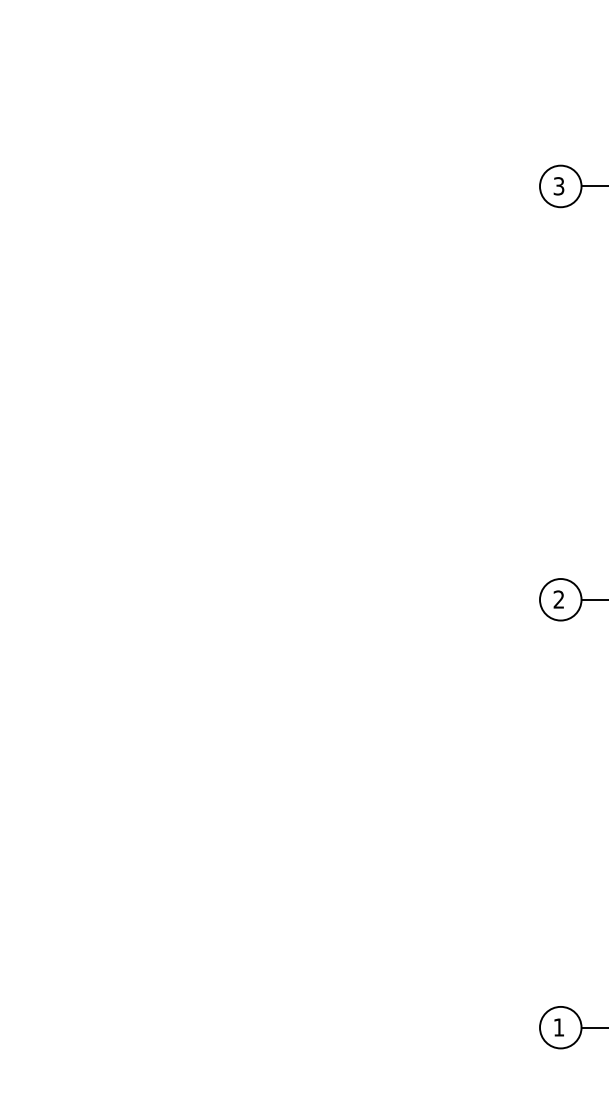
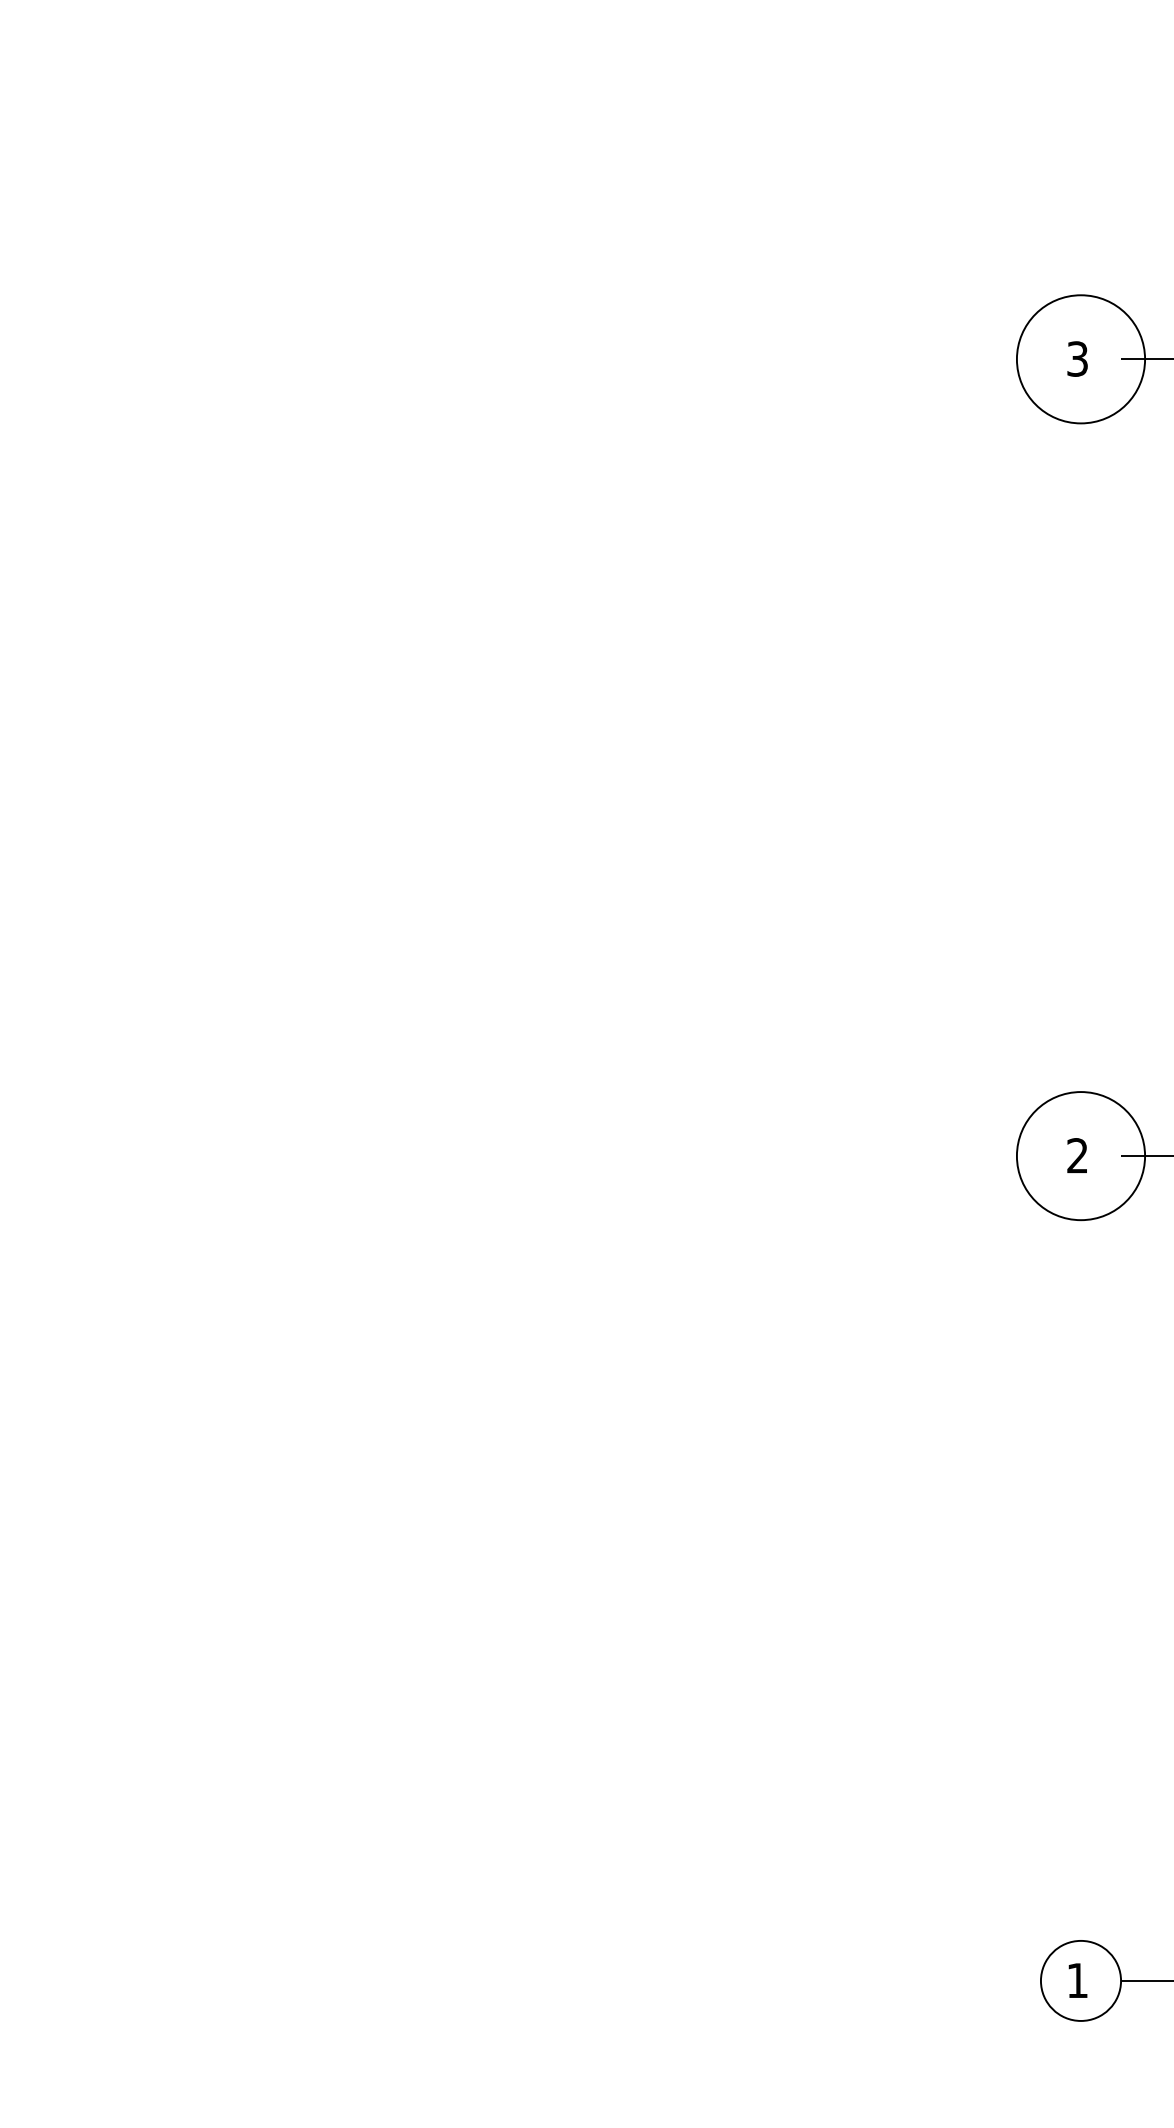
circle: (560, 186) -> (1080, 359), size x1.6
circle: (560, 599) -> (1080, 1155), size x1.6

